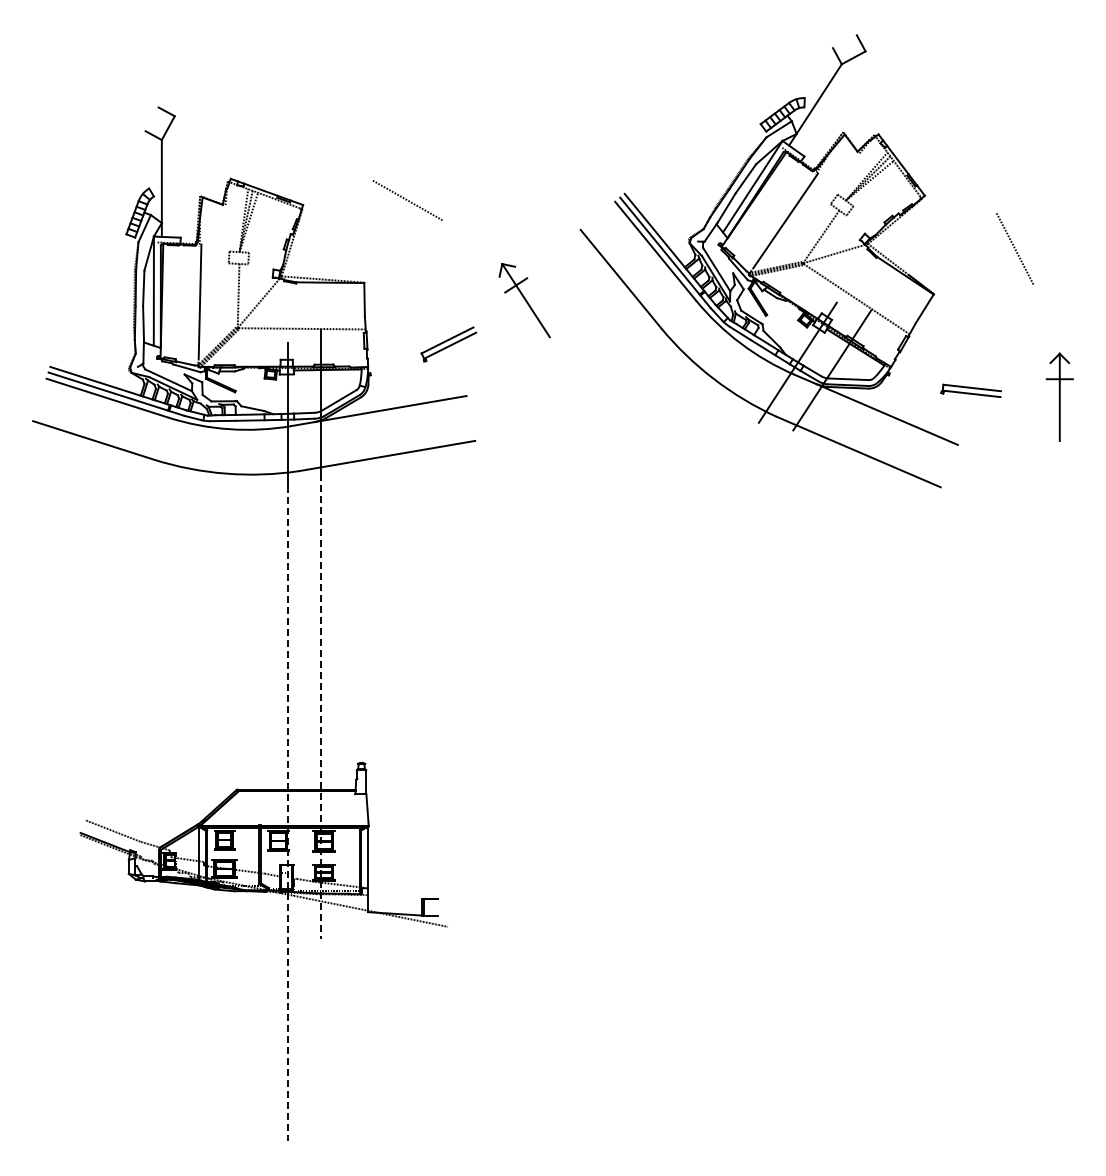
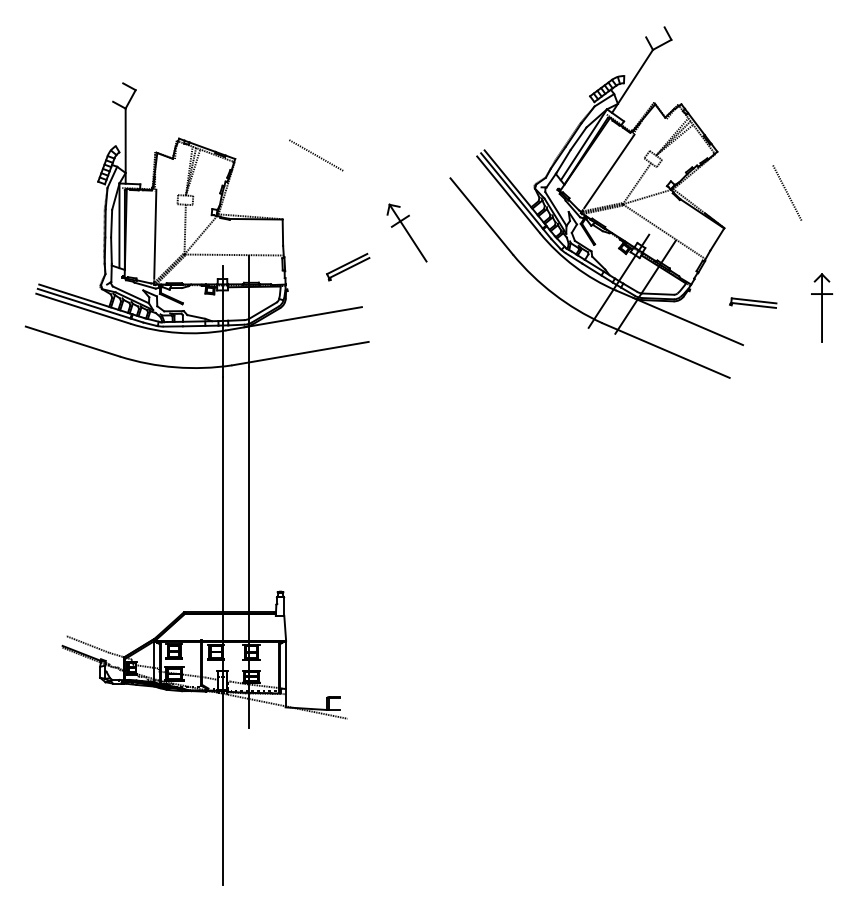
line: (320, 706) -> (248, 547), dashed -> solid
line: (287, 813) -> (223, 630), dashed -> solid

